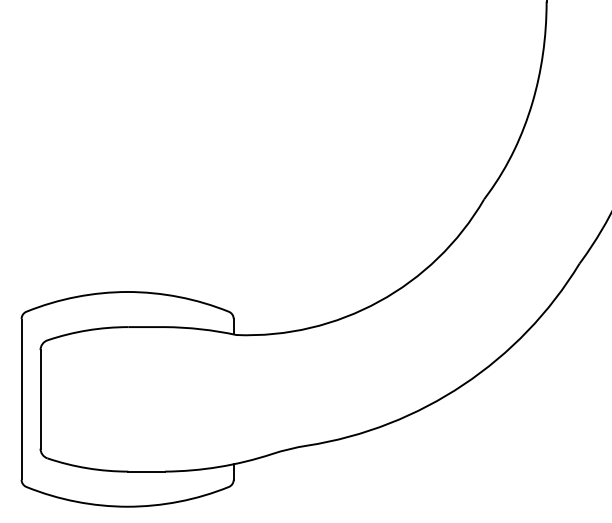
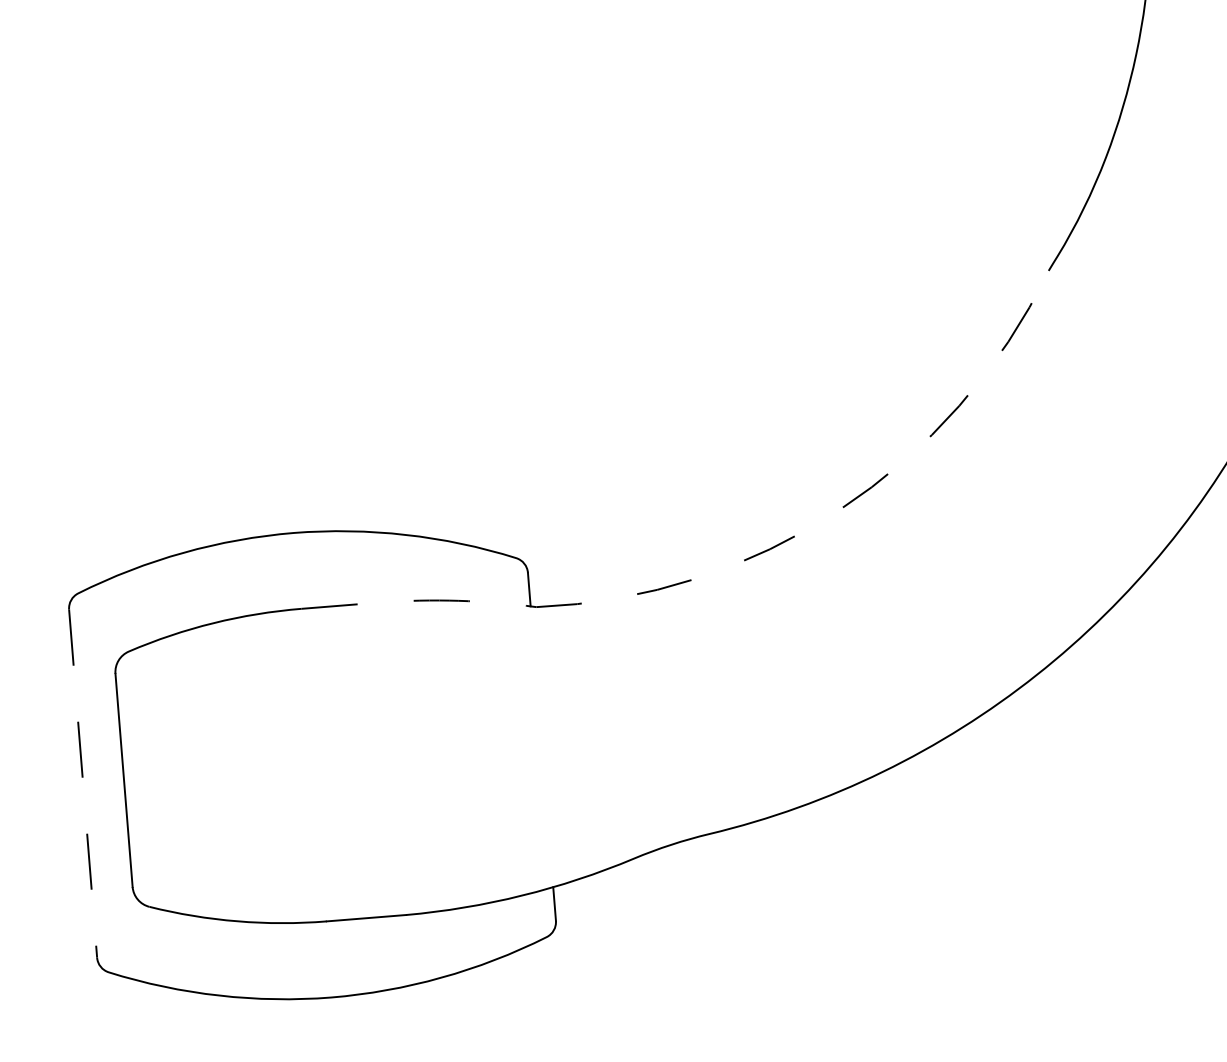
line: (331, 322) -> (740, 563), solid -> dashed
line: (21, 399) -> (82, 784), solid -> dashed

